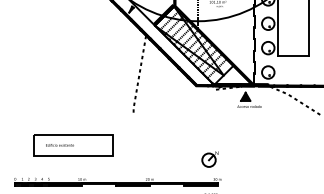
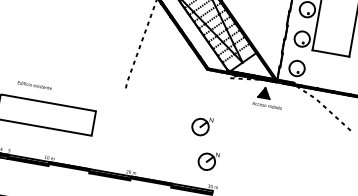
part: (199, 132) -> (201, 126), added
text: (59, 145) -> (34, 85), moved

